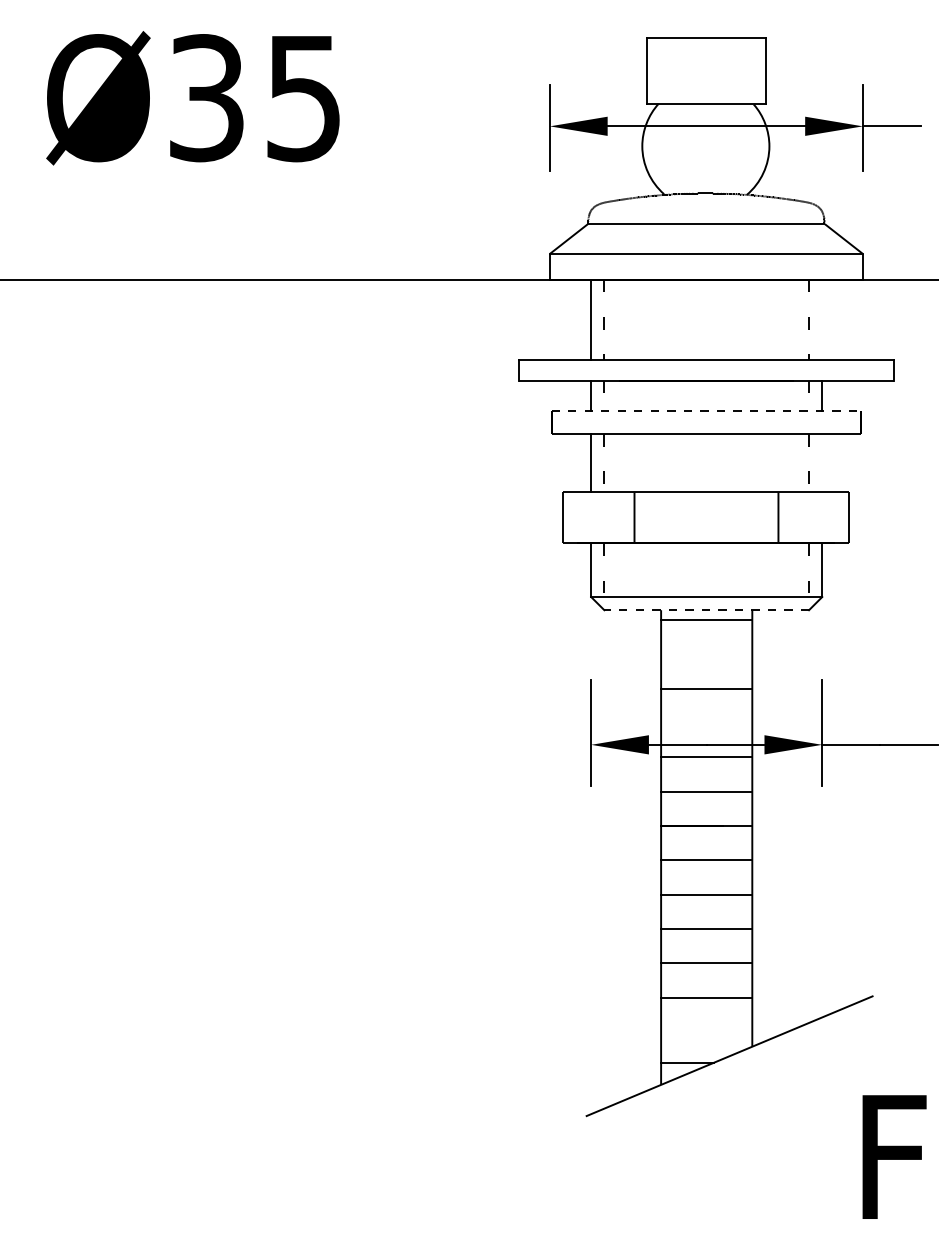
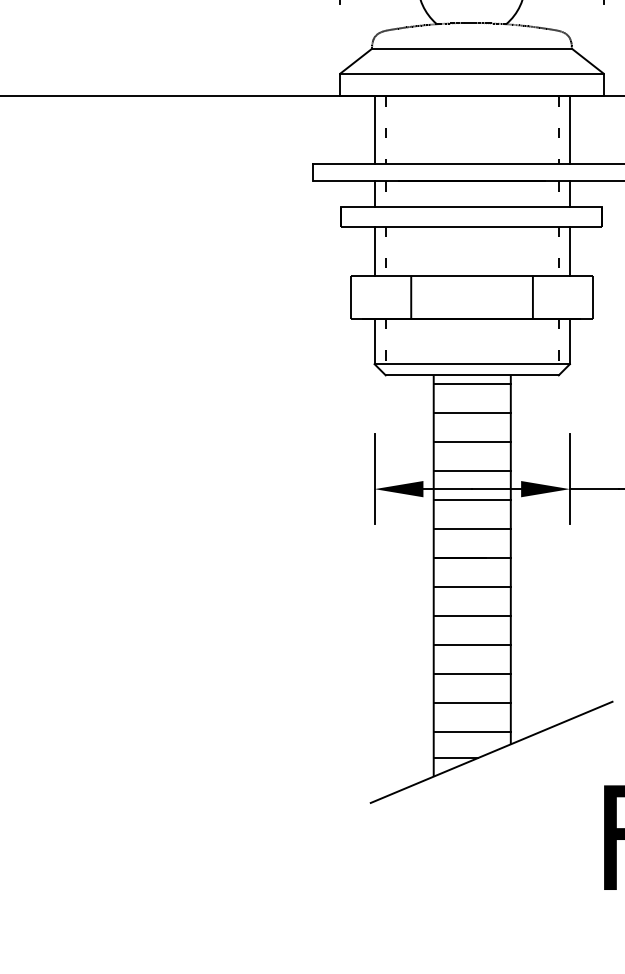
line: (822, 320) -> (570, 130), added
line: (706, 411) -> (472, 207), dashed -> solid
line: (822, 463) -> (570, 251), added
line: (706, 610) -> (472, 375), dashed -> solid
line: (706, 654) -> (472, 412), added
line: (706, 723) -> (472, 471), added
line: (706, 1032) -> (472, 732), added

